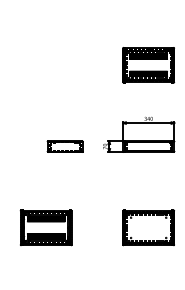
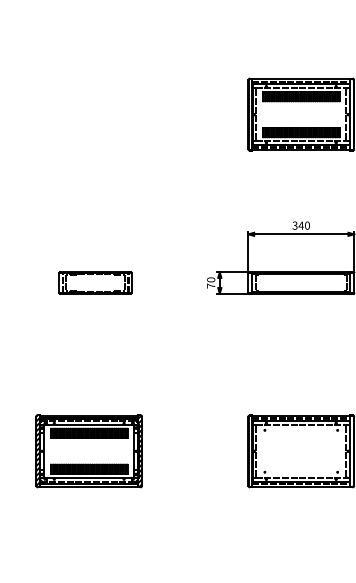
part: (64, 146) -> (93, 282), moved

